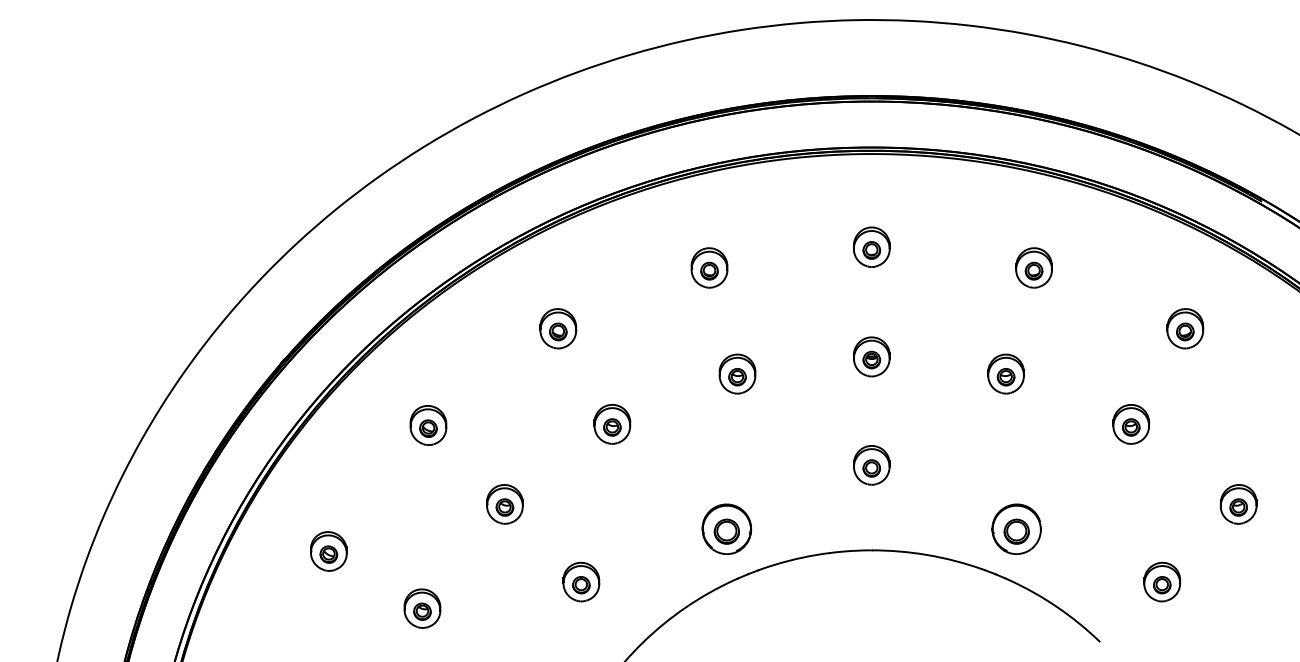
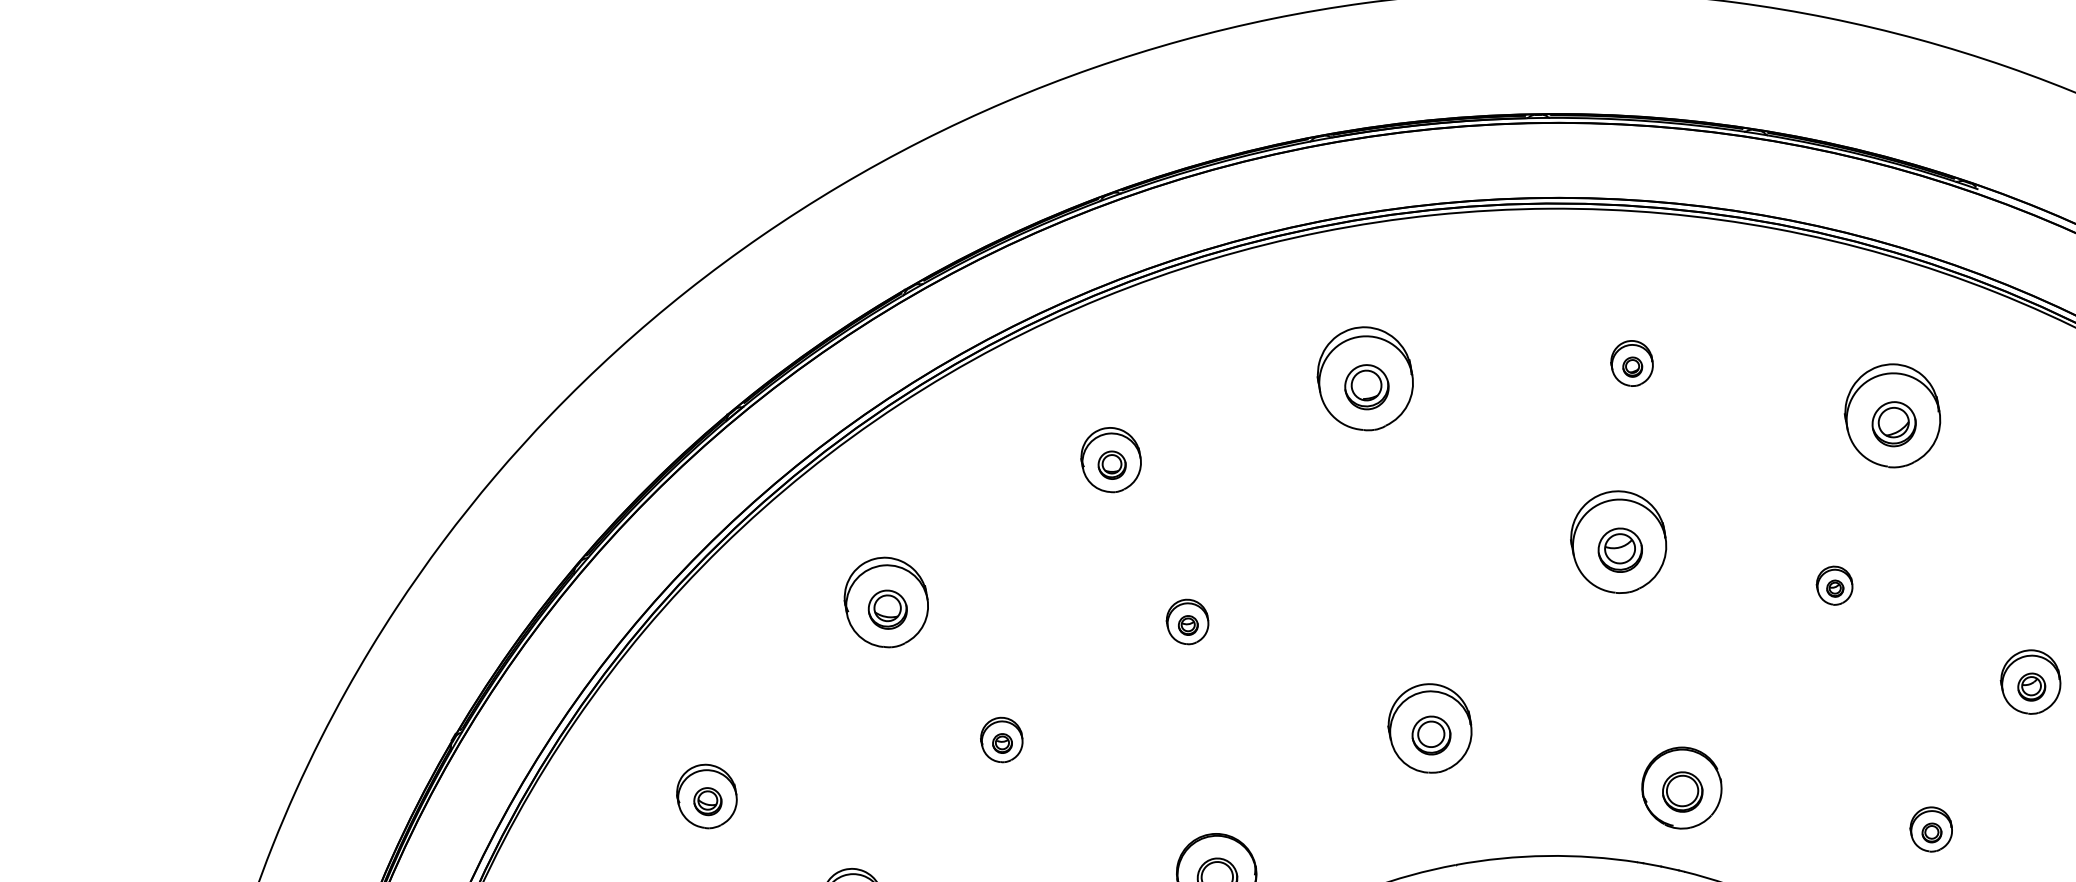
part: (871, 246) -> (1364, 377), size x1.6
part: (1033, 267) -> (1631, 362), size x0.7
part: (558, 328) -> (886, 602), size x1.4
part: (1185, 328) -> (1893, 415), size x1.6
part: (871, 356) -> (1397, 553), removed
part: (737, 373) -> (1187, 621), size x0.7
part: (1005, 373) -> (1617, 541), size x1.6
part: (612, 424) -> (1002, 740), size x0.7
part: (1131, 424) -> (1835, 585), size x0.6
part: (871, 465) -> (1429, 728), size x1.4
part: (1162, 581) -> (1931, 828), size x0.7

